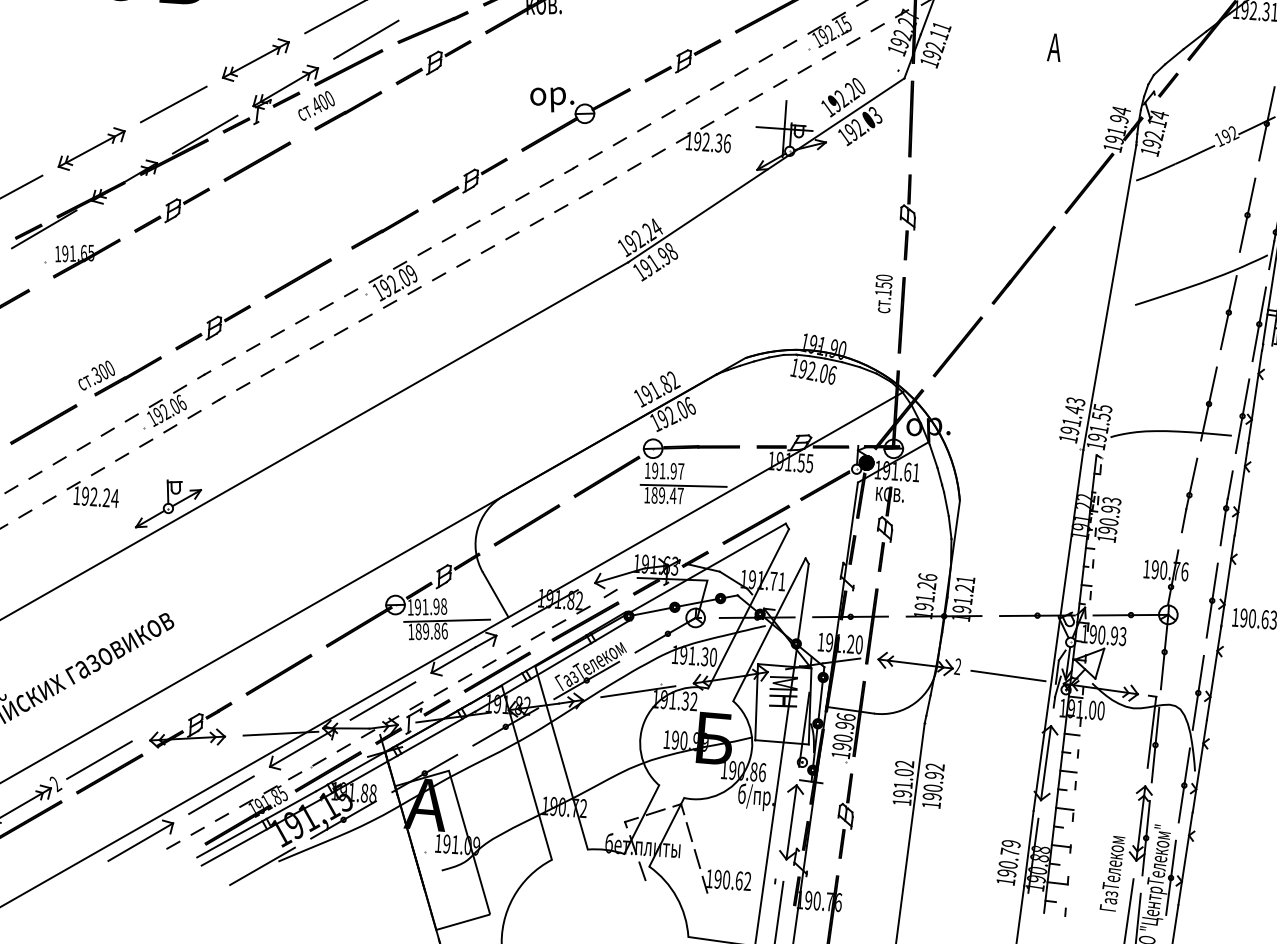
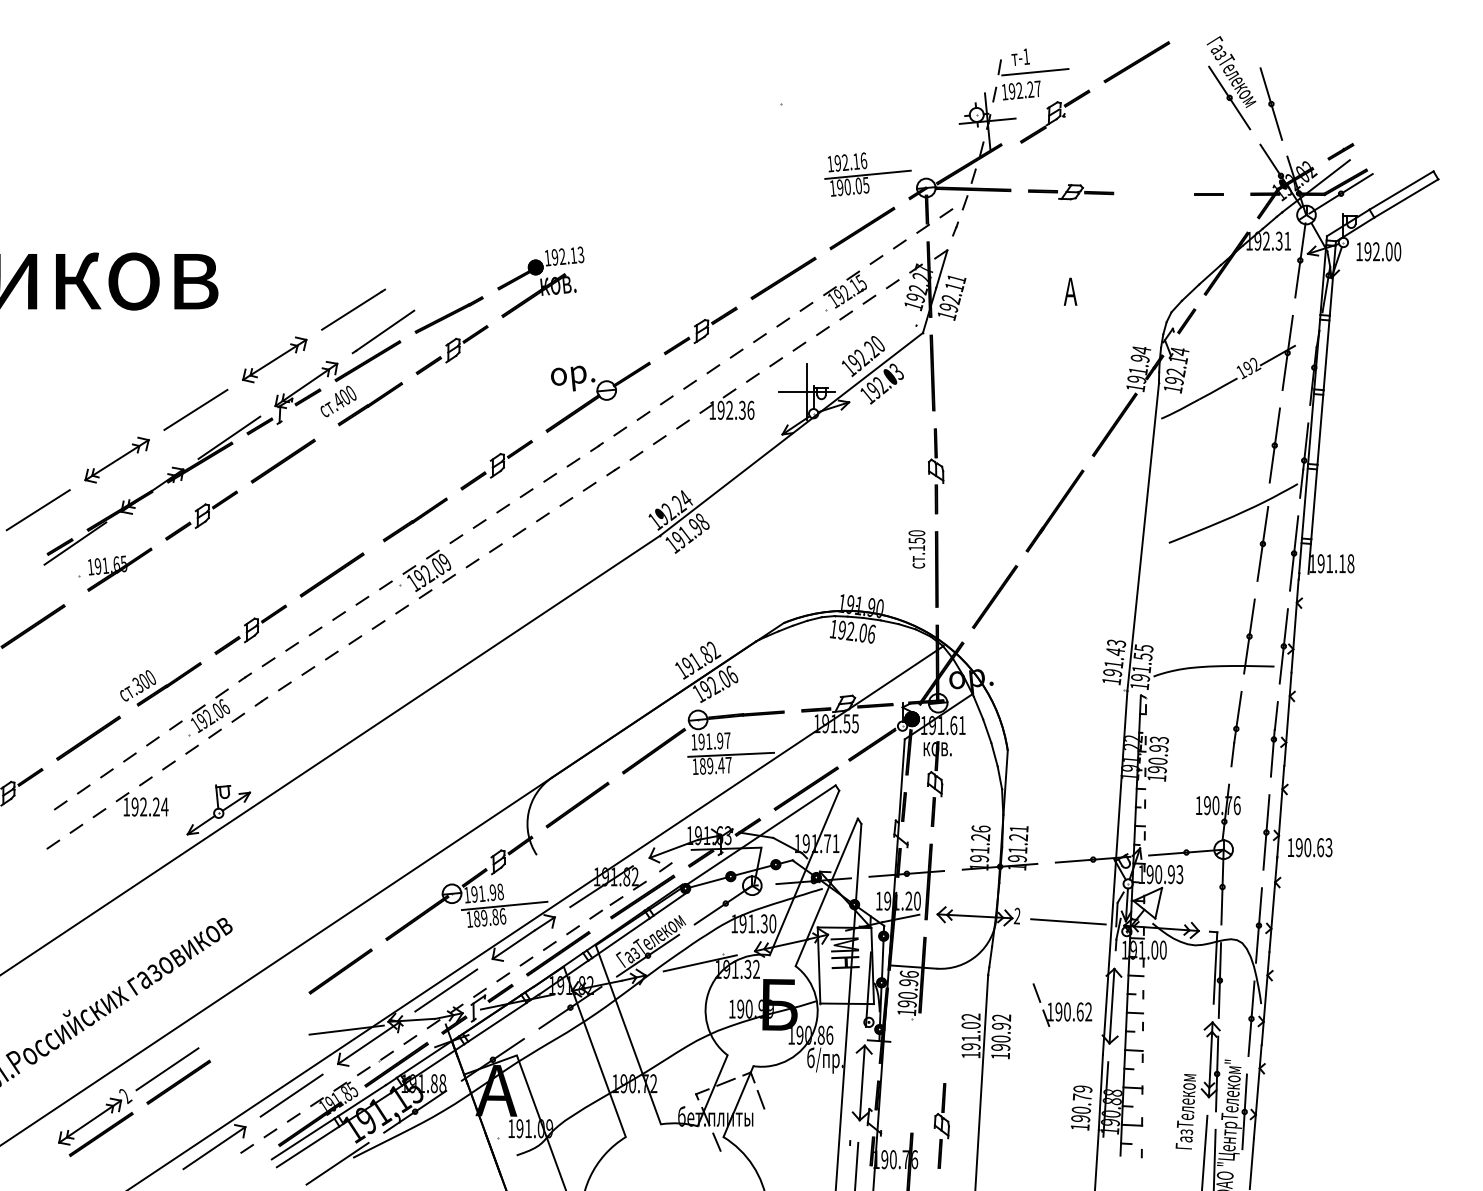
line: (494, 594) -> (550, 876), removed
part: (190, 724) -> (255, 1027), removed
part: (845, 815) -> (941, 1125), moved
part: (722, 872) -> (1062, 1004), moved

